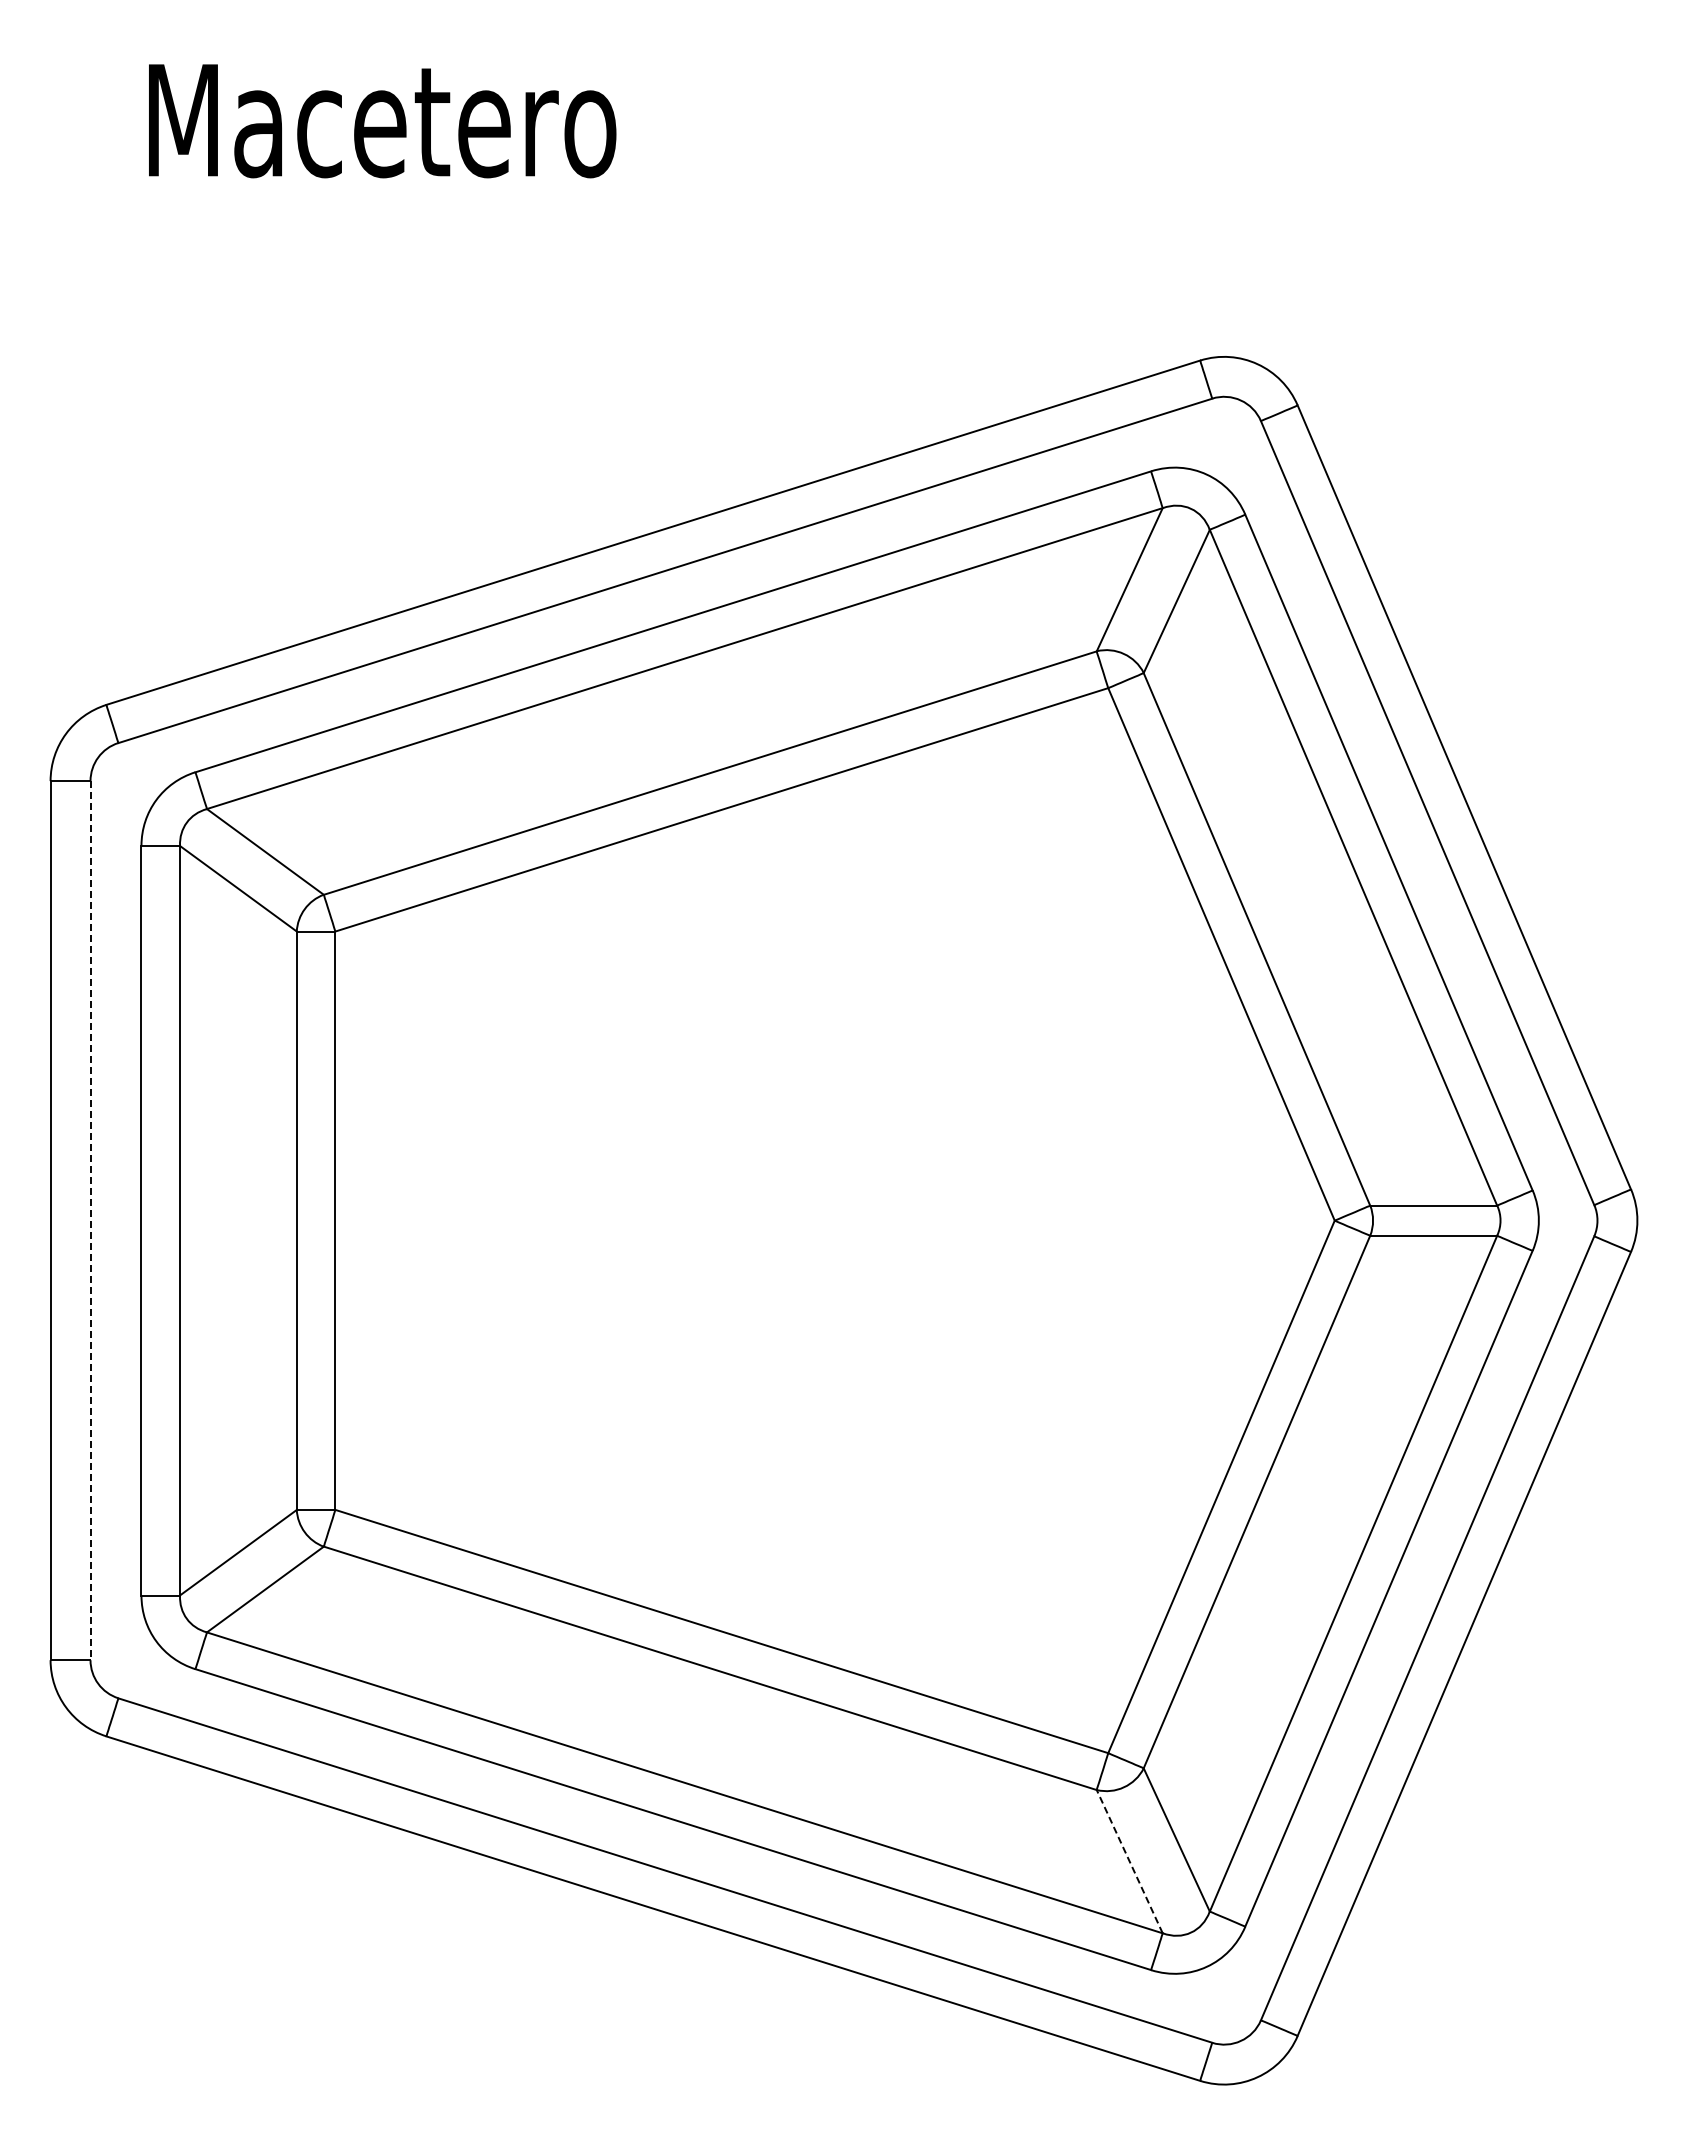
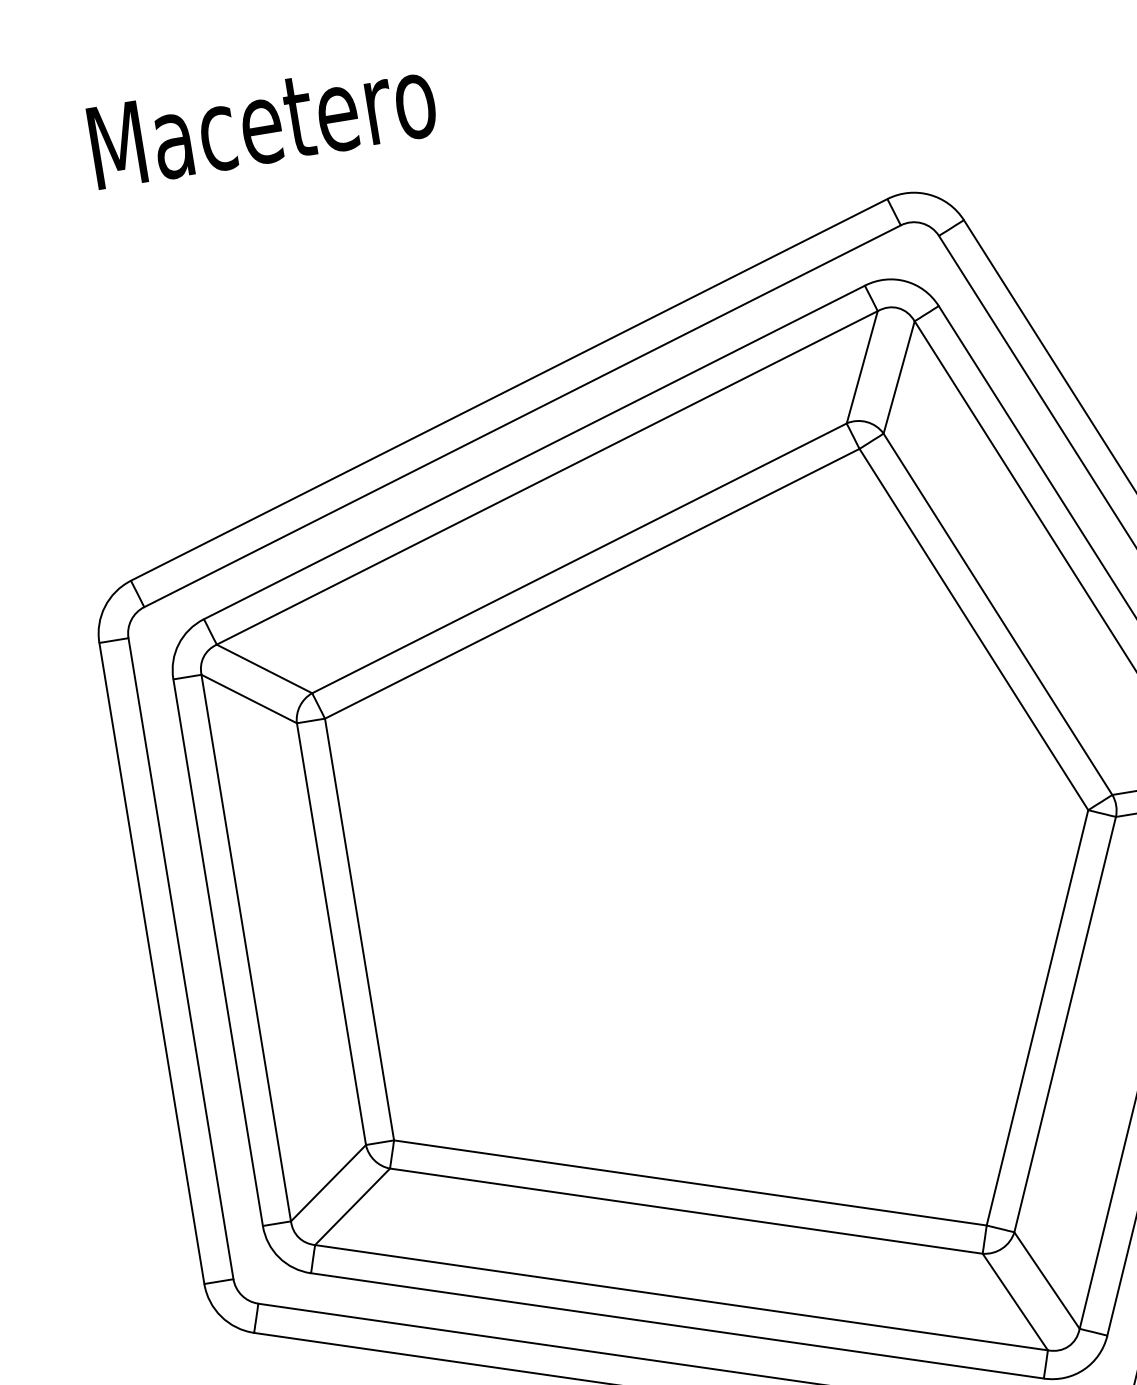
line: (90, 1220) -> (180, 958), dashed -> solid
line: (1129, 1861) -> (1015, 1301), dashed -> solid

